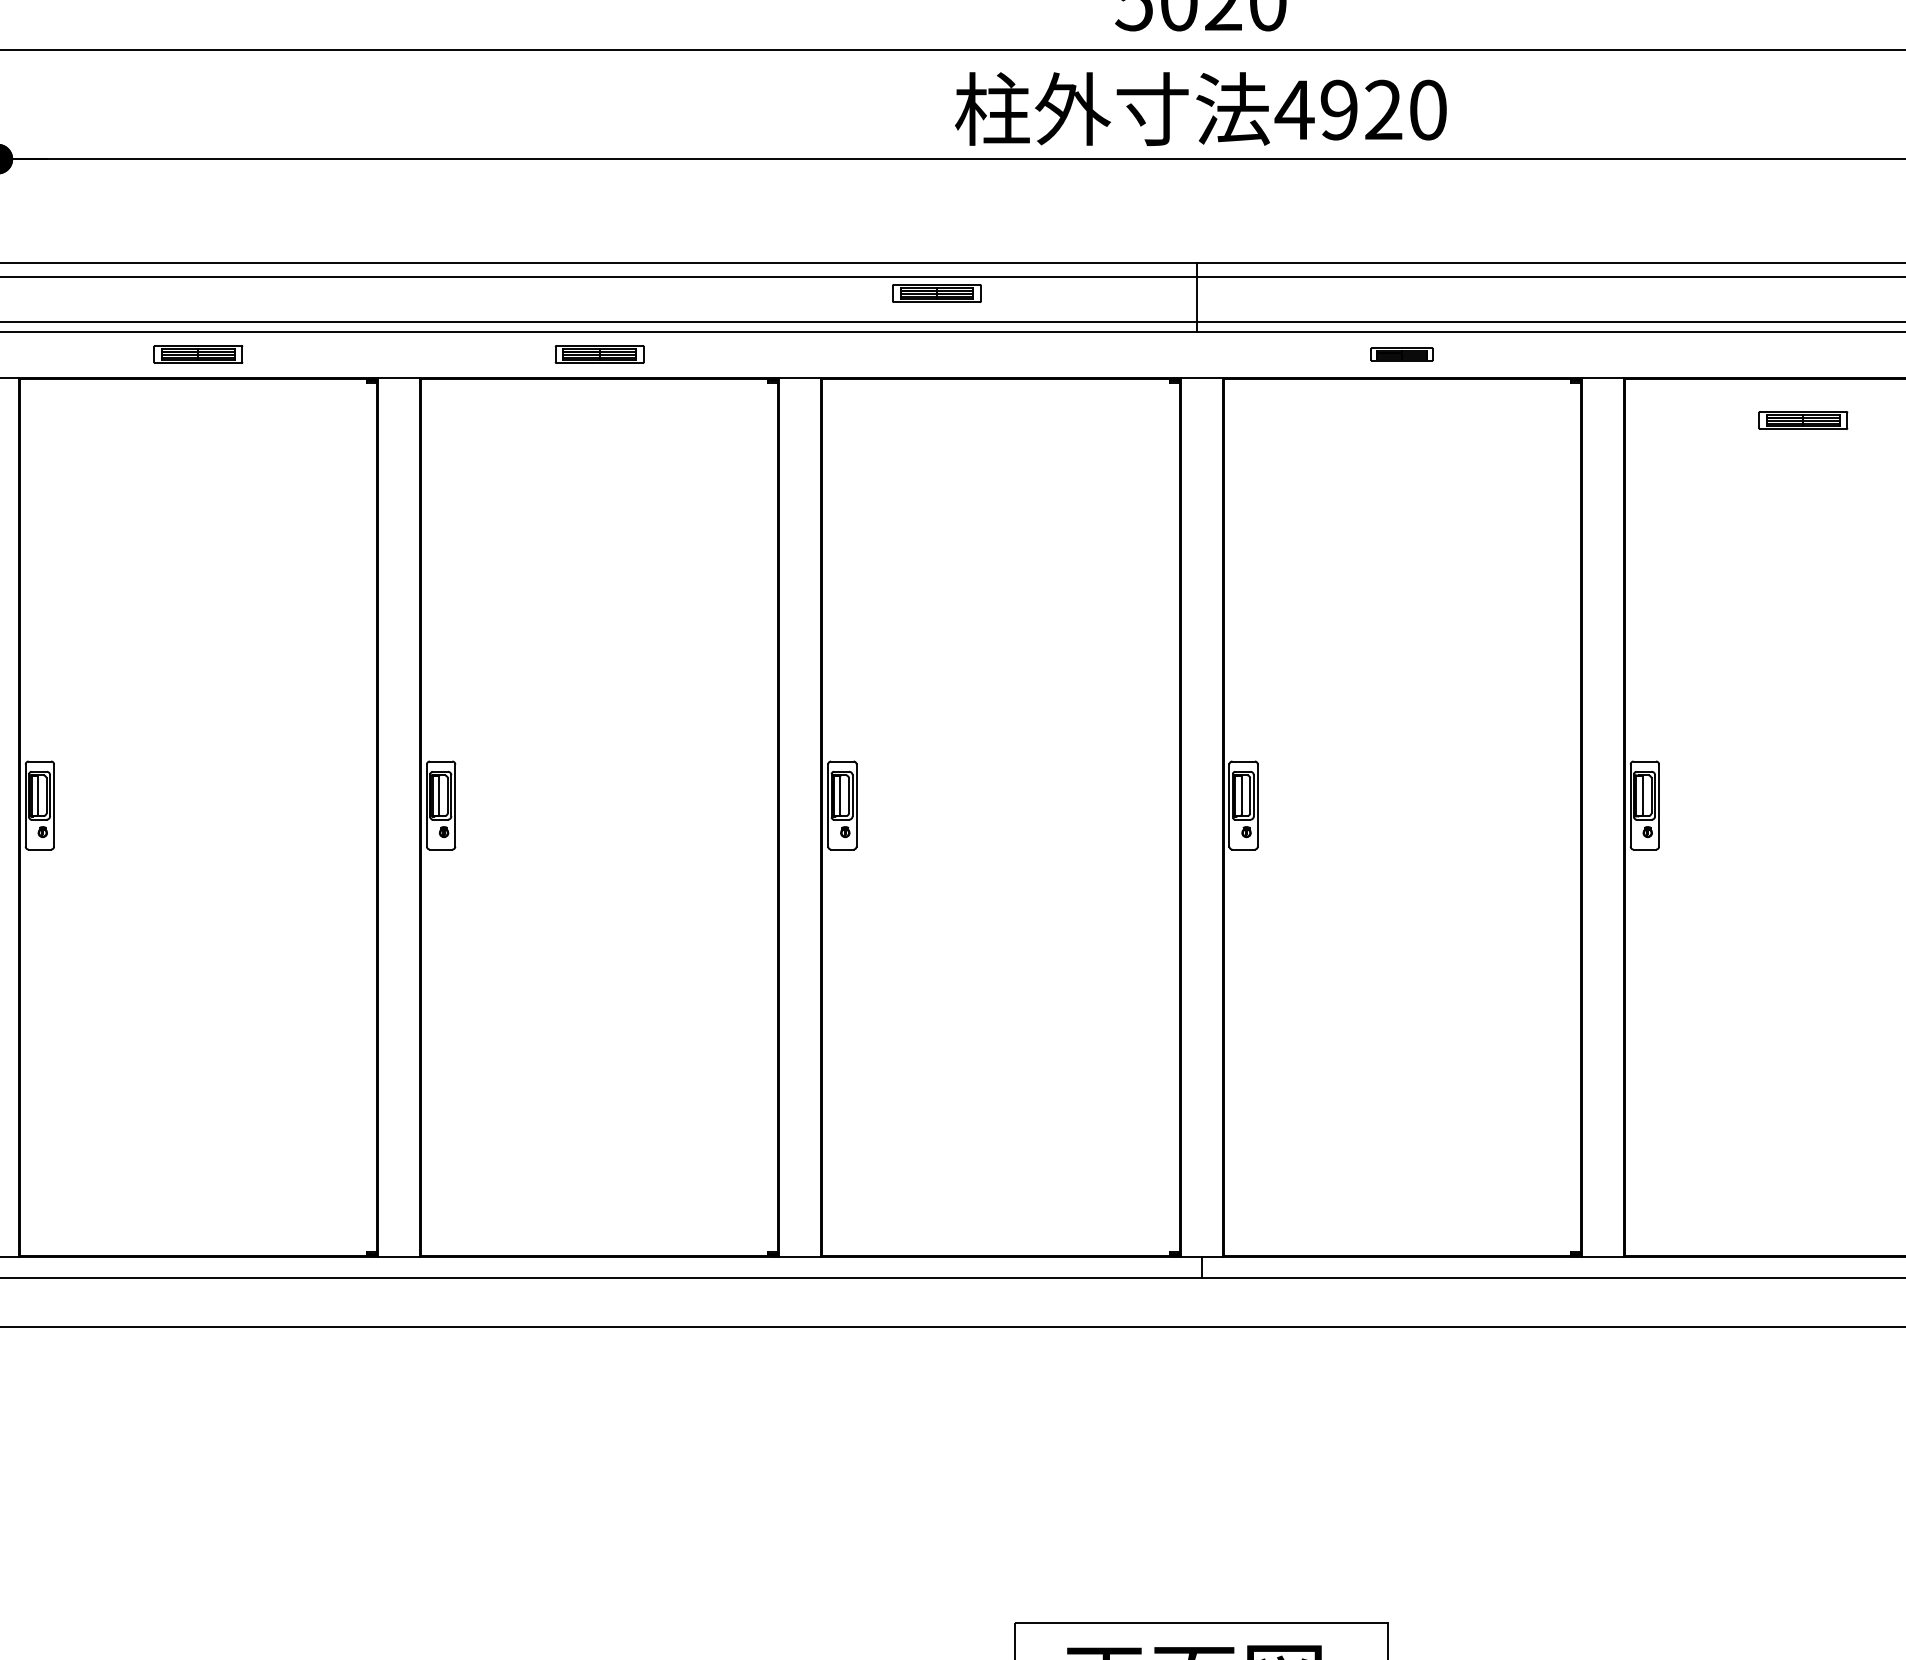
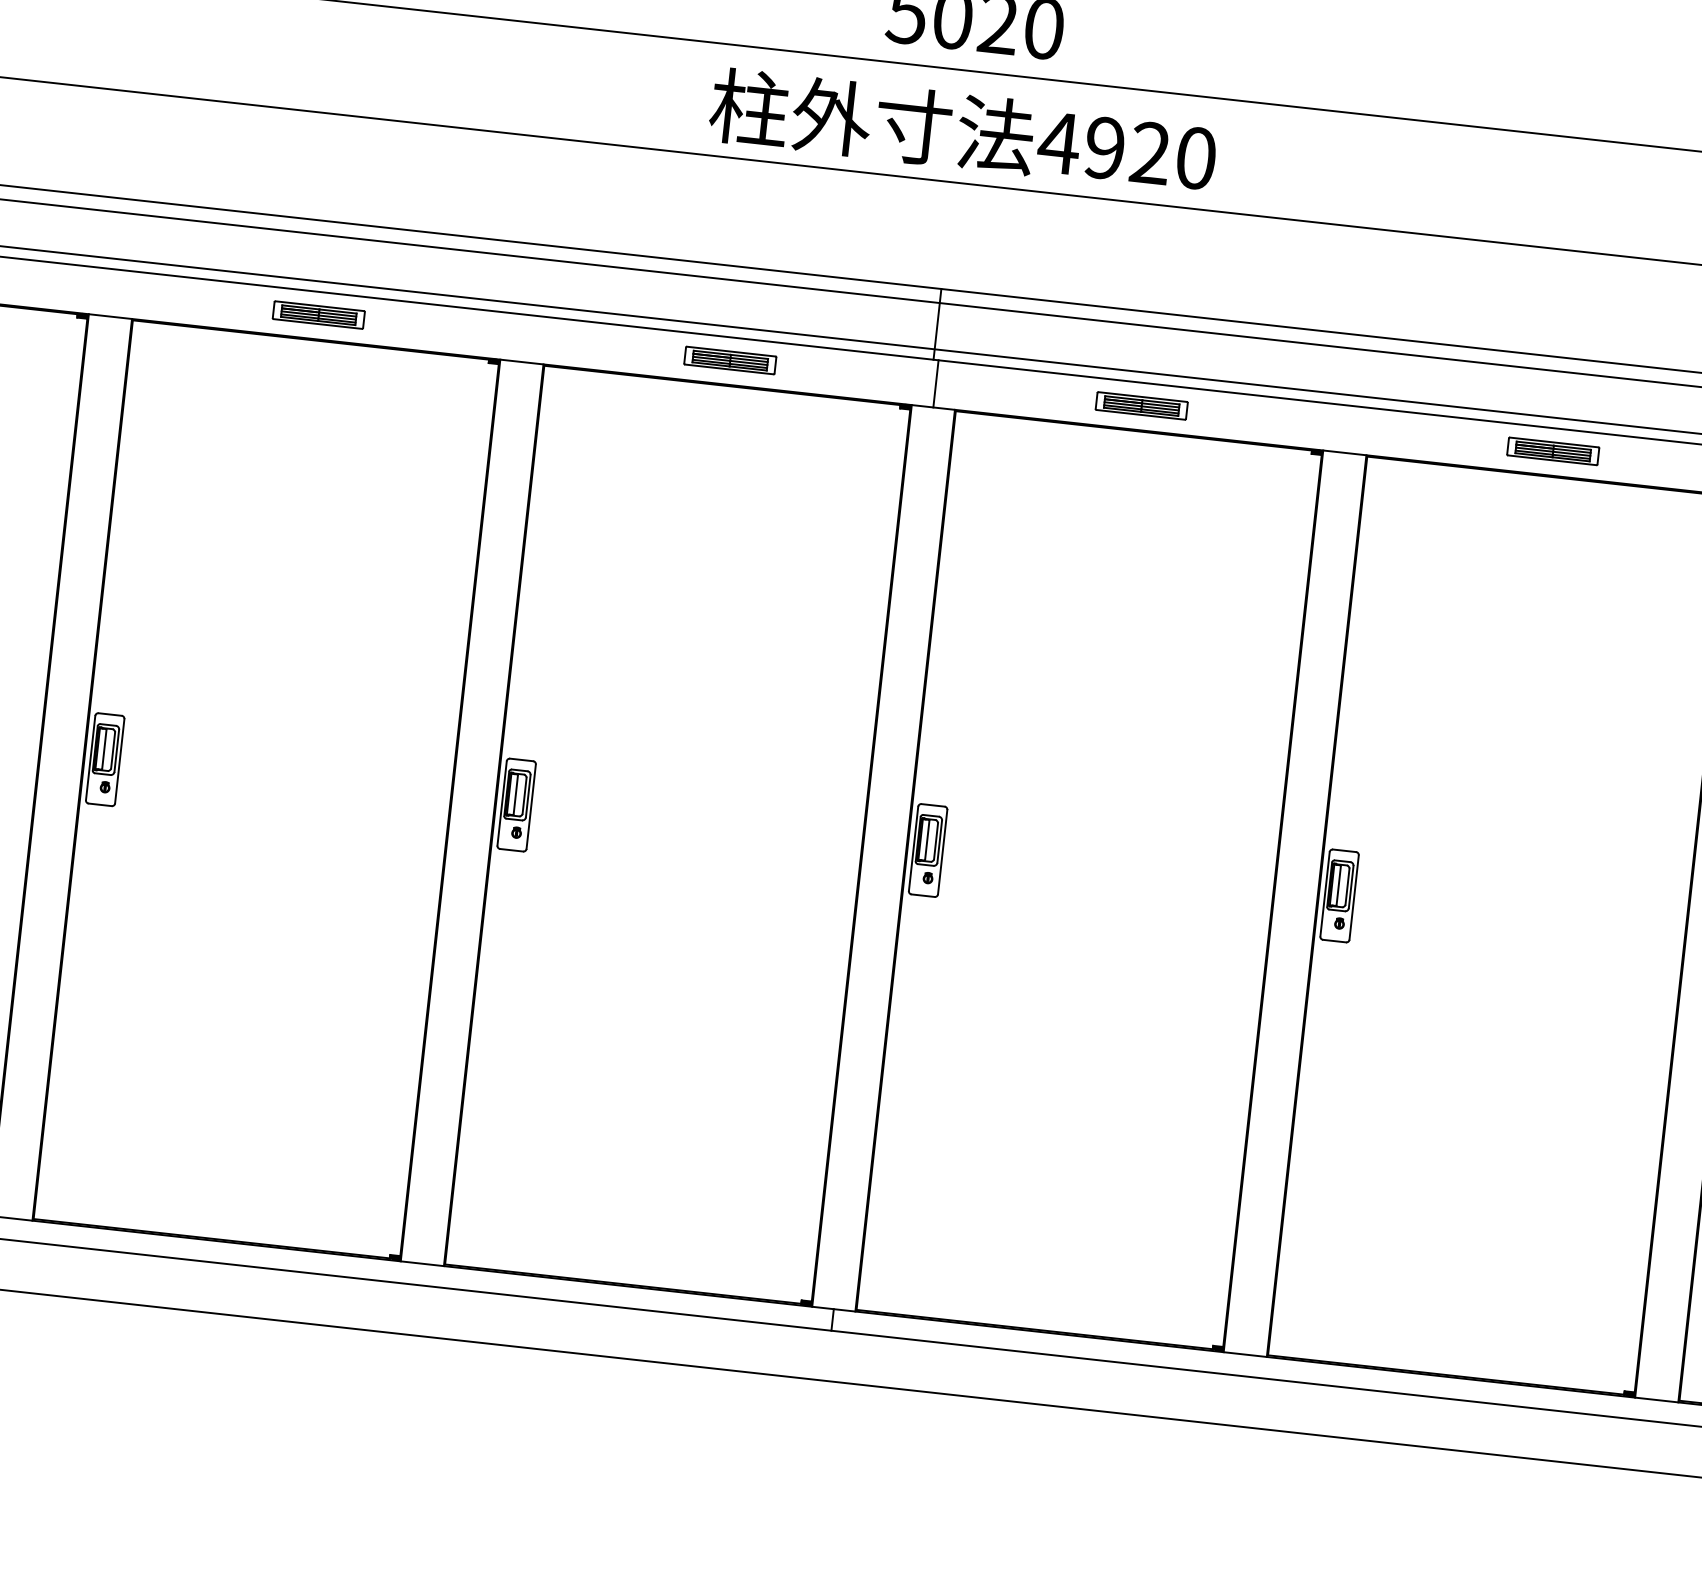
part: (936, 293) -> (729, 360), moved
part: (1401, 354) -> (1141, 405), size x1.43
line: (1201, 355) -> (935, 384), added
part: (1803, 420) -> (1553, 451), moved

